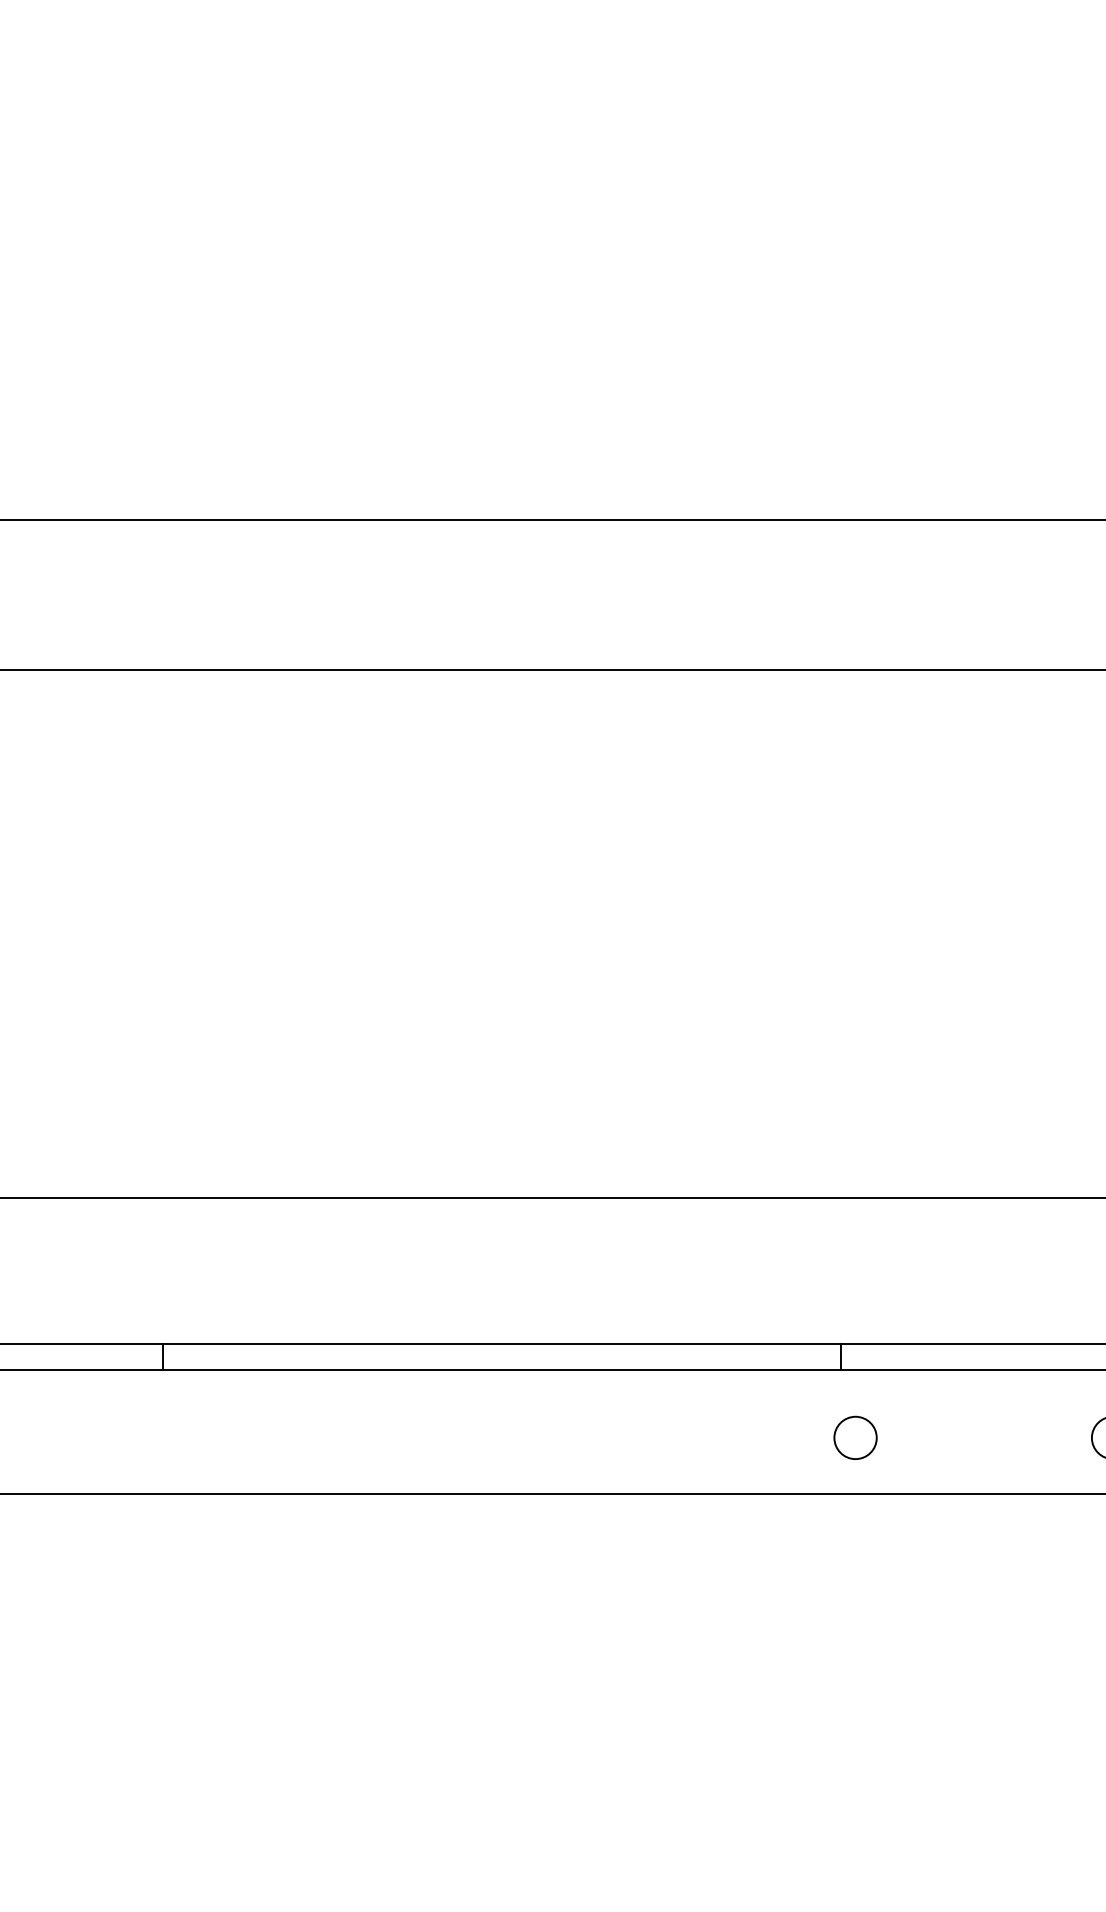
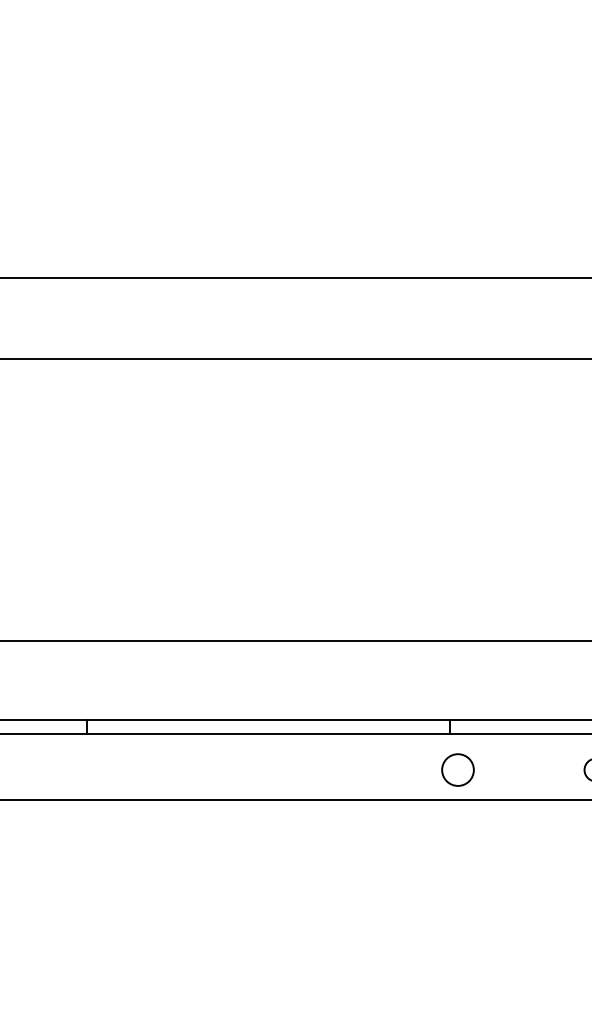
circle: (854, 1436) -> (457, 769), size x1.4

